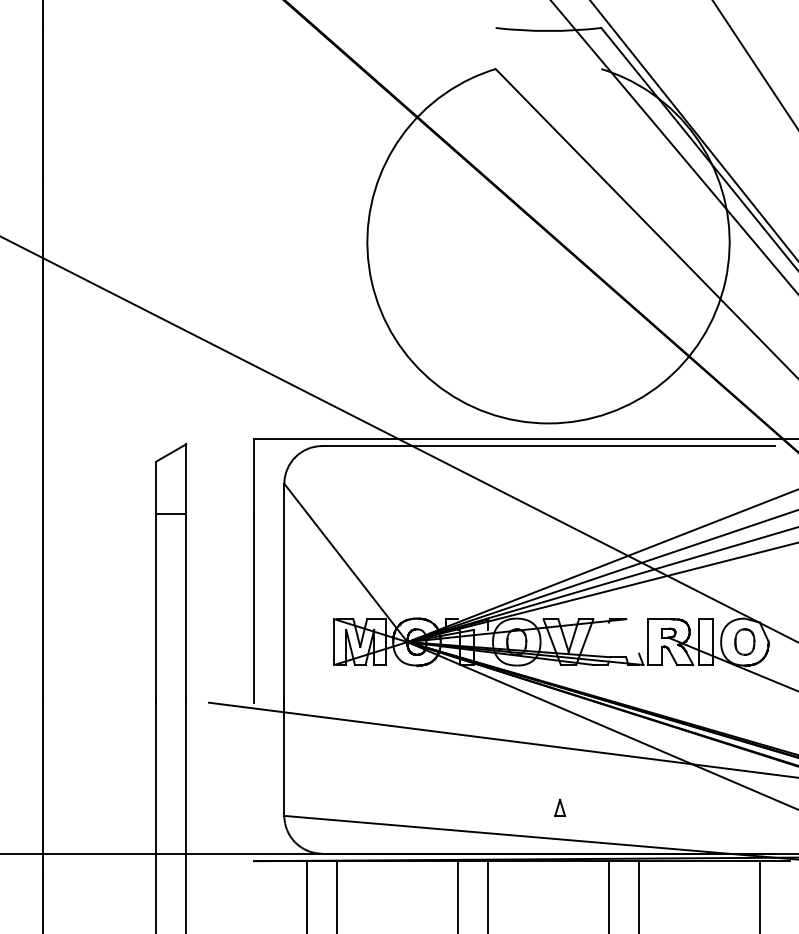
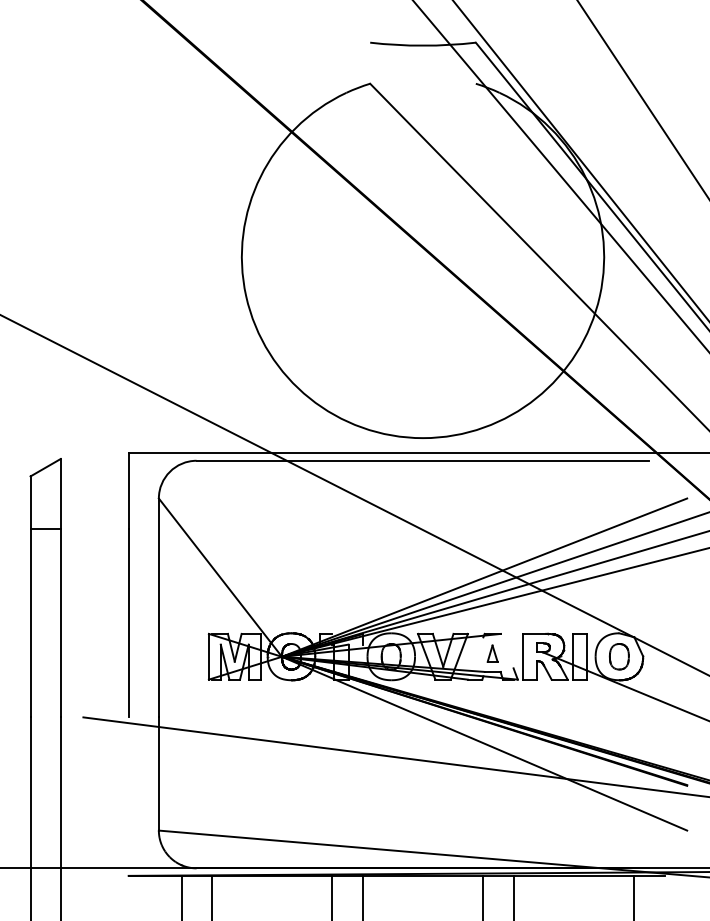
part: (560, 807) -> (493, 653), moved

